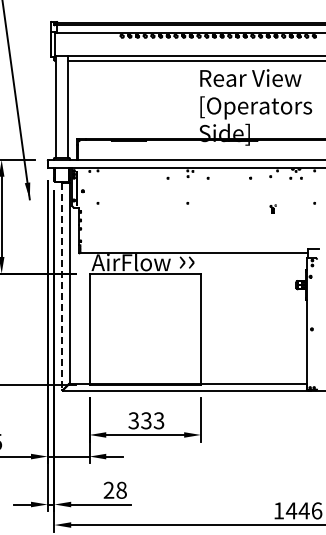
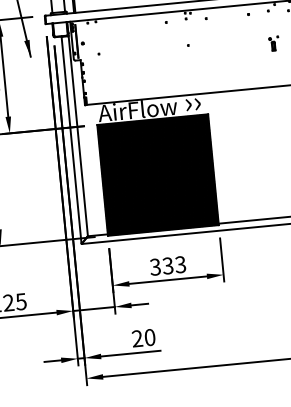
part: (272, 208) -> (273, 42), size x1.67
line: (62, 286) -> (71, 140), dashed -> solid
hatch: (144, 329) -> (157, 175), added
text: (121, 490) -> (149, 337), 28 -> 20

